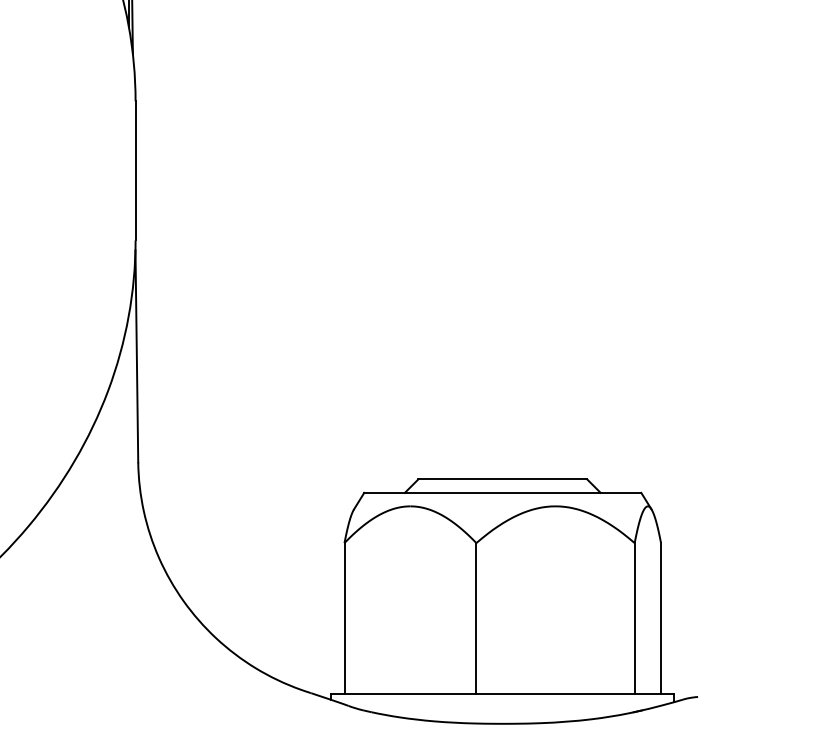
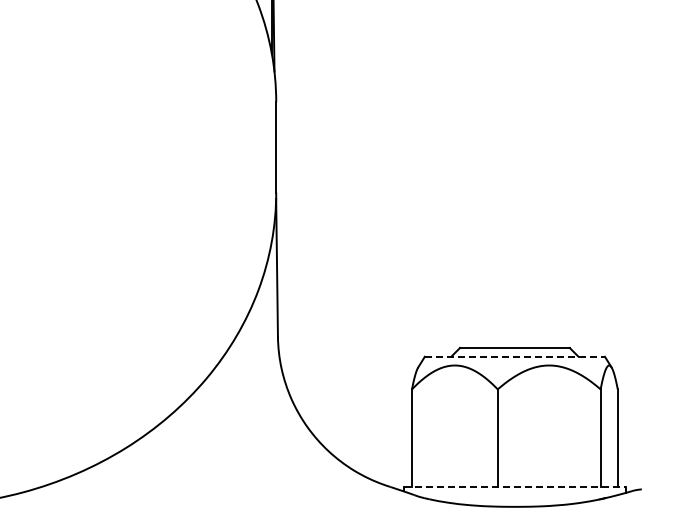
line: (503, 492) -> (515, 356), solid -> dashed
line: (503, 694) -> (515, 487), solid -> dashed

